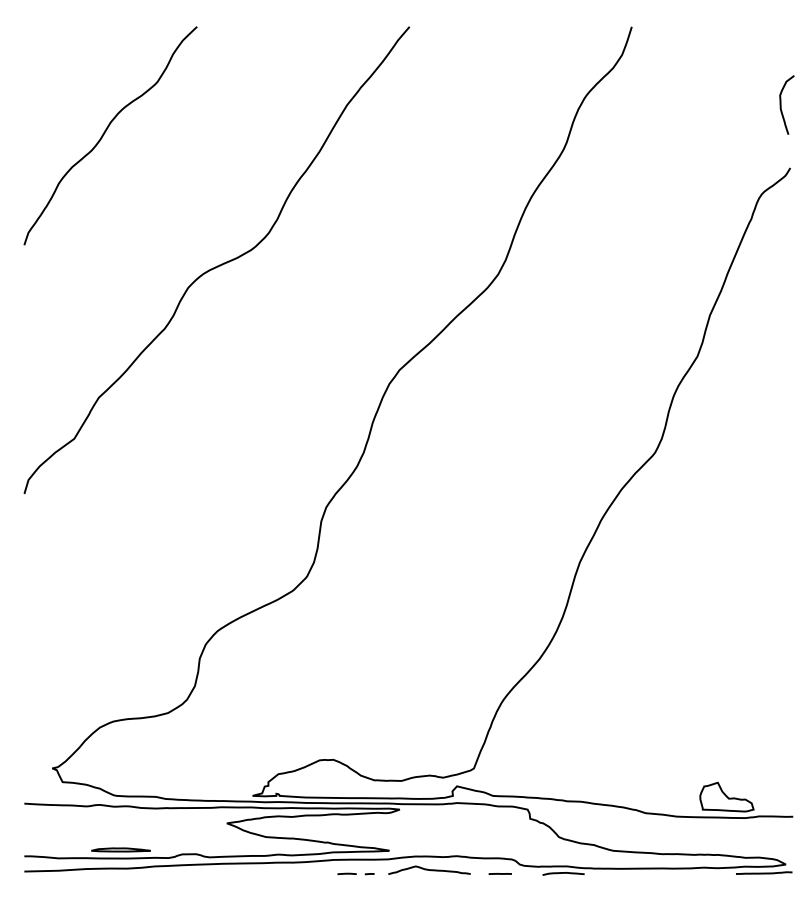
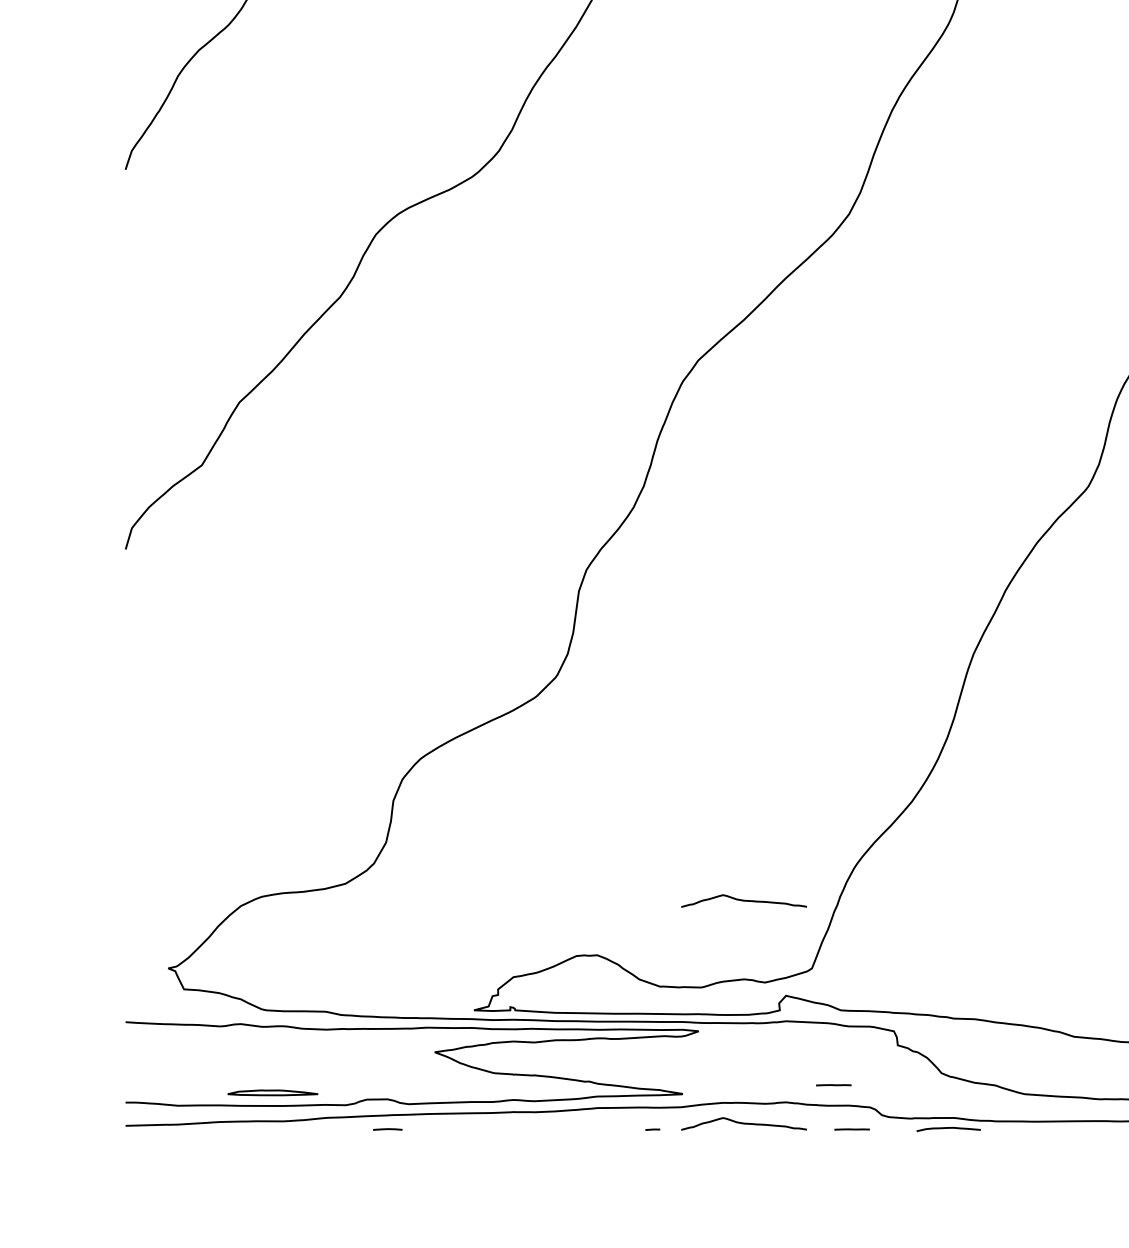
curve: (429, 723) -> (744, 899), added
line: (487, 844) -> (832, 1084), added
line: (346, 873) -> (386, 1128), moved

